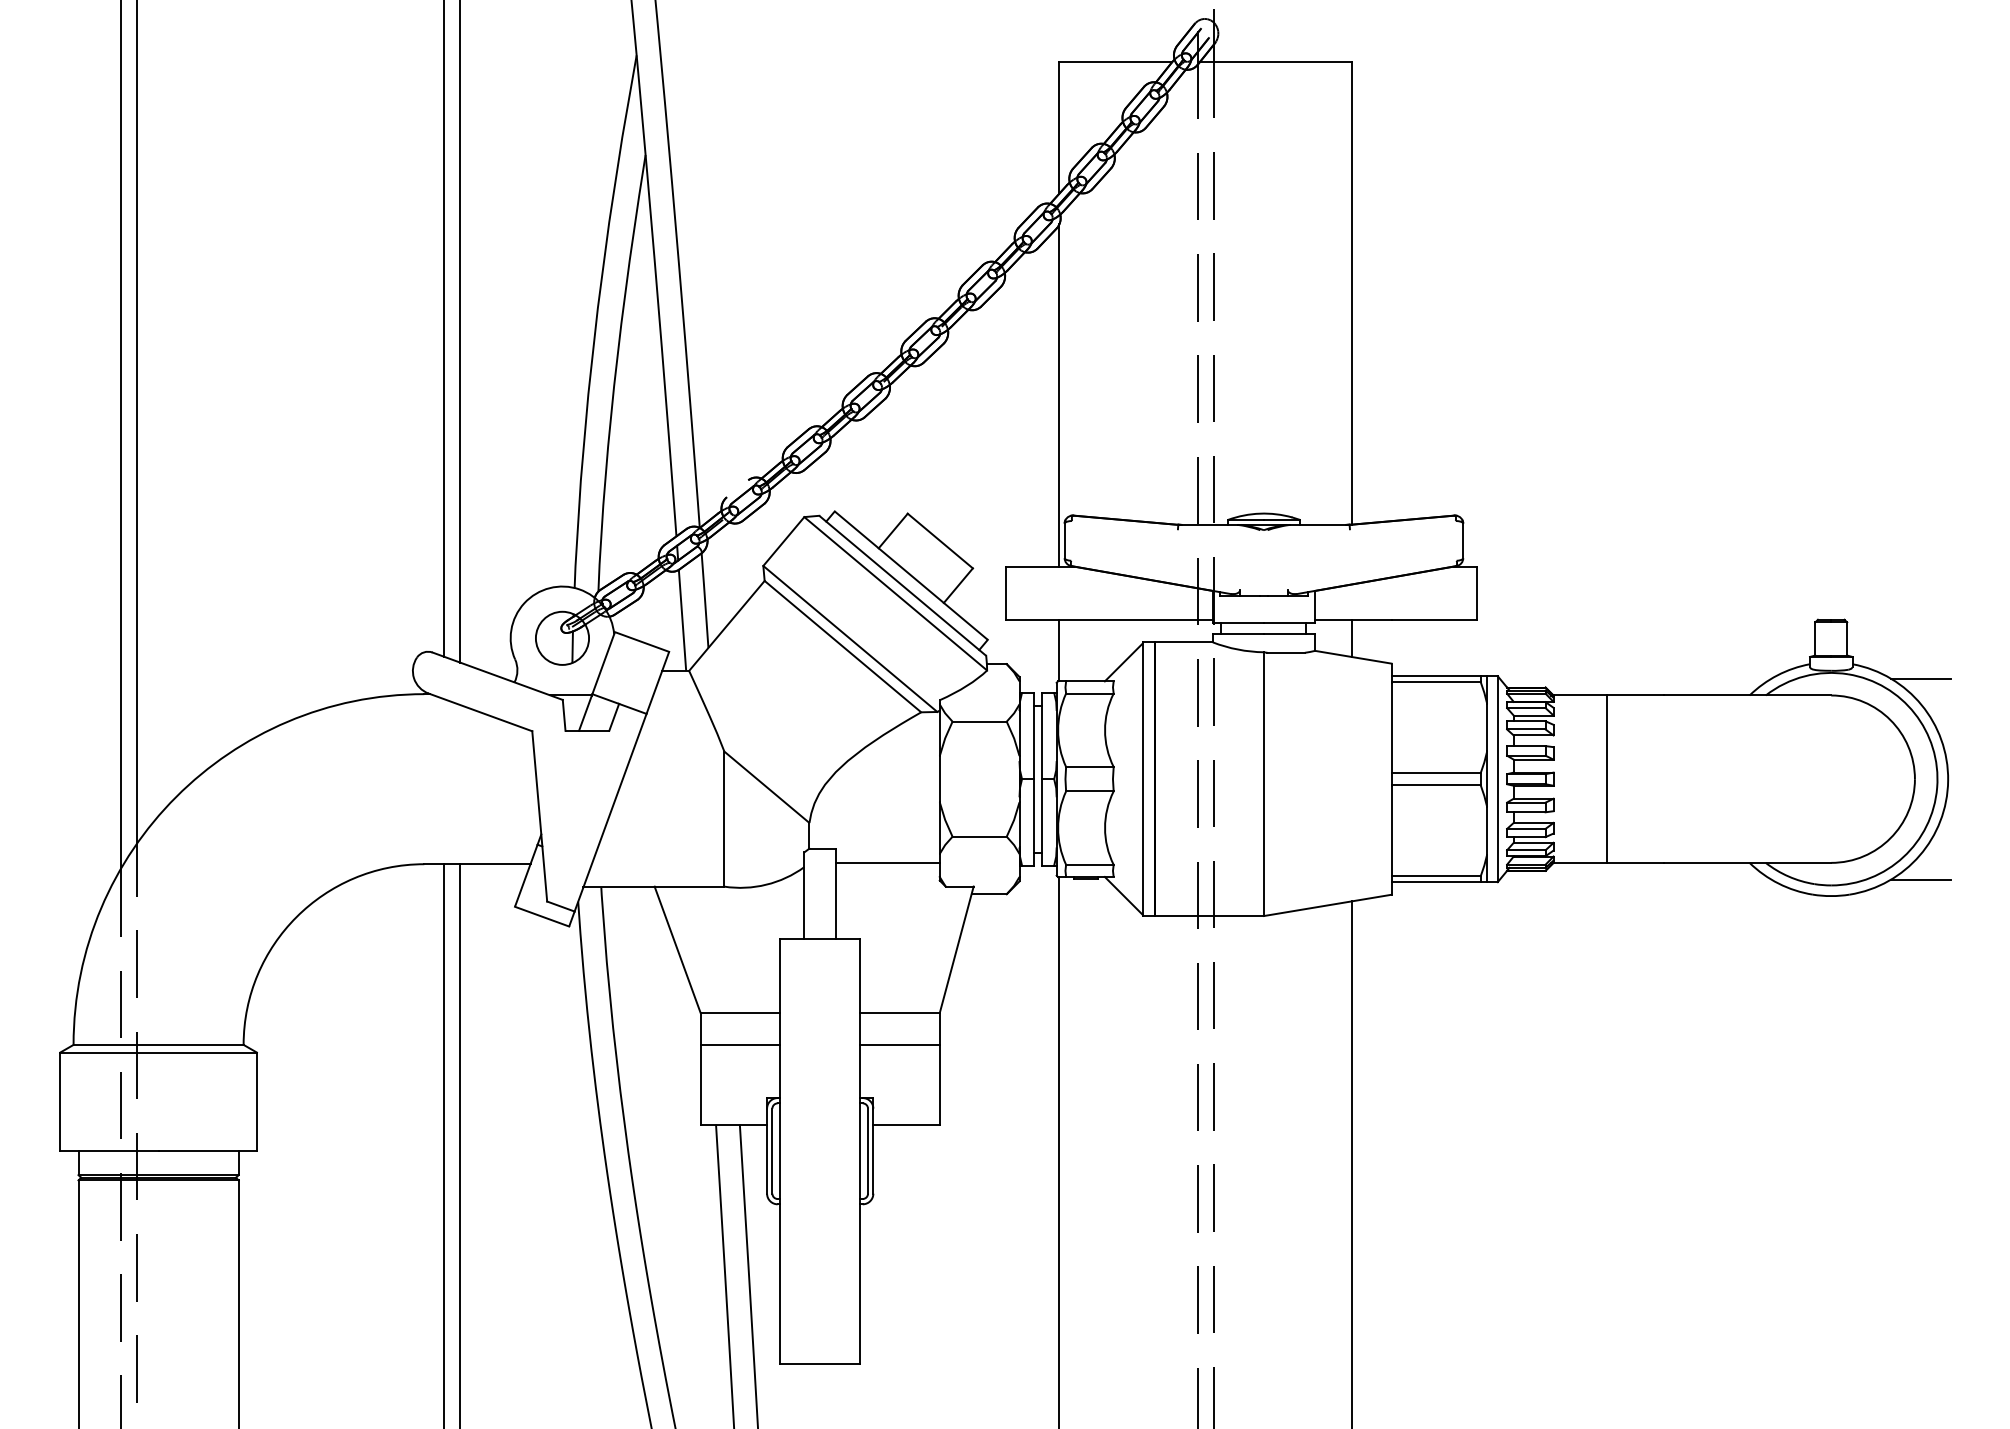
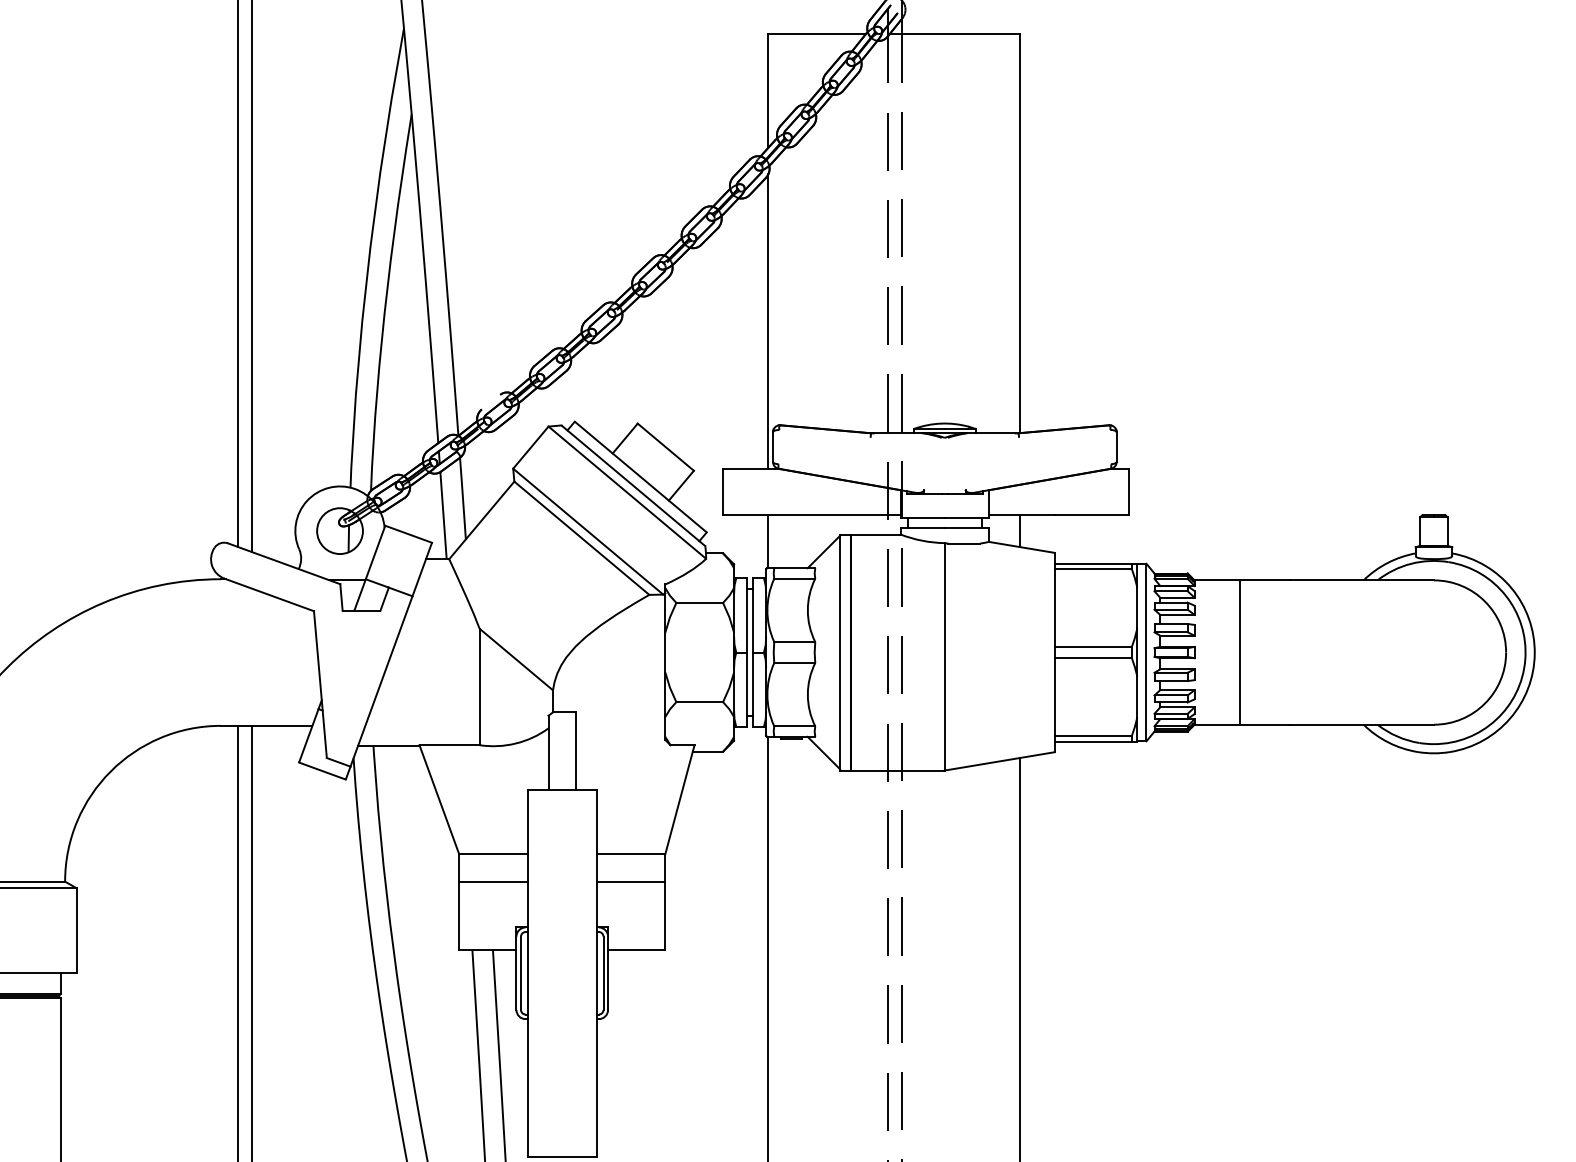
line: (1920, 678) -> (1510, 565), removed
line: (887, 863) -> (620, 725), removed
line: (1920, 879) -> (1510, 739), removed

